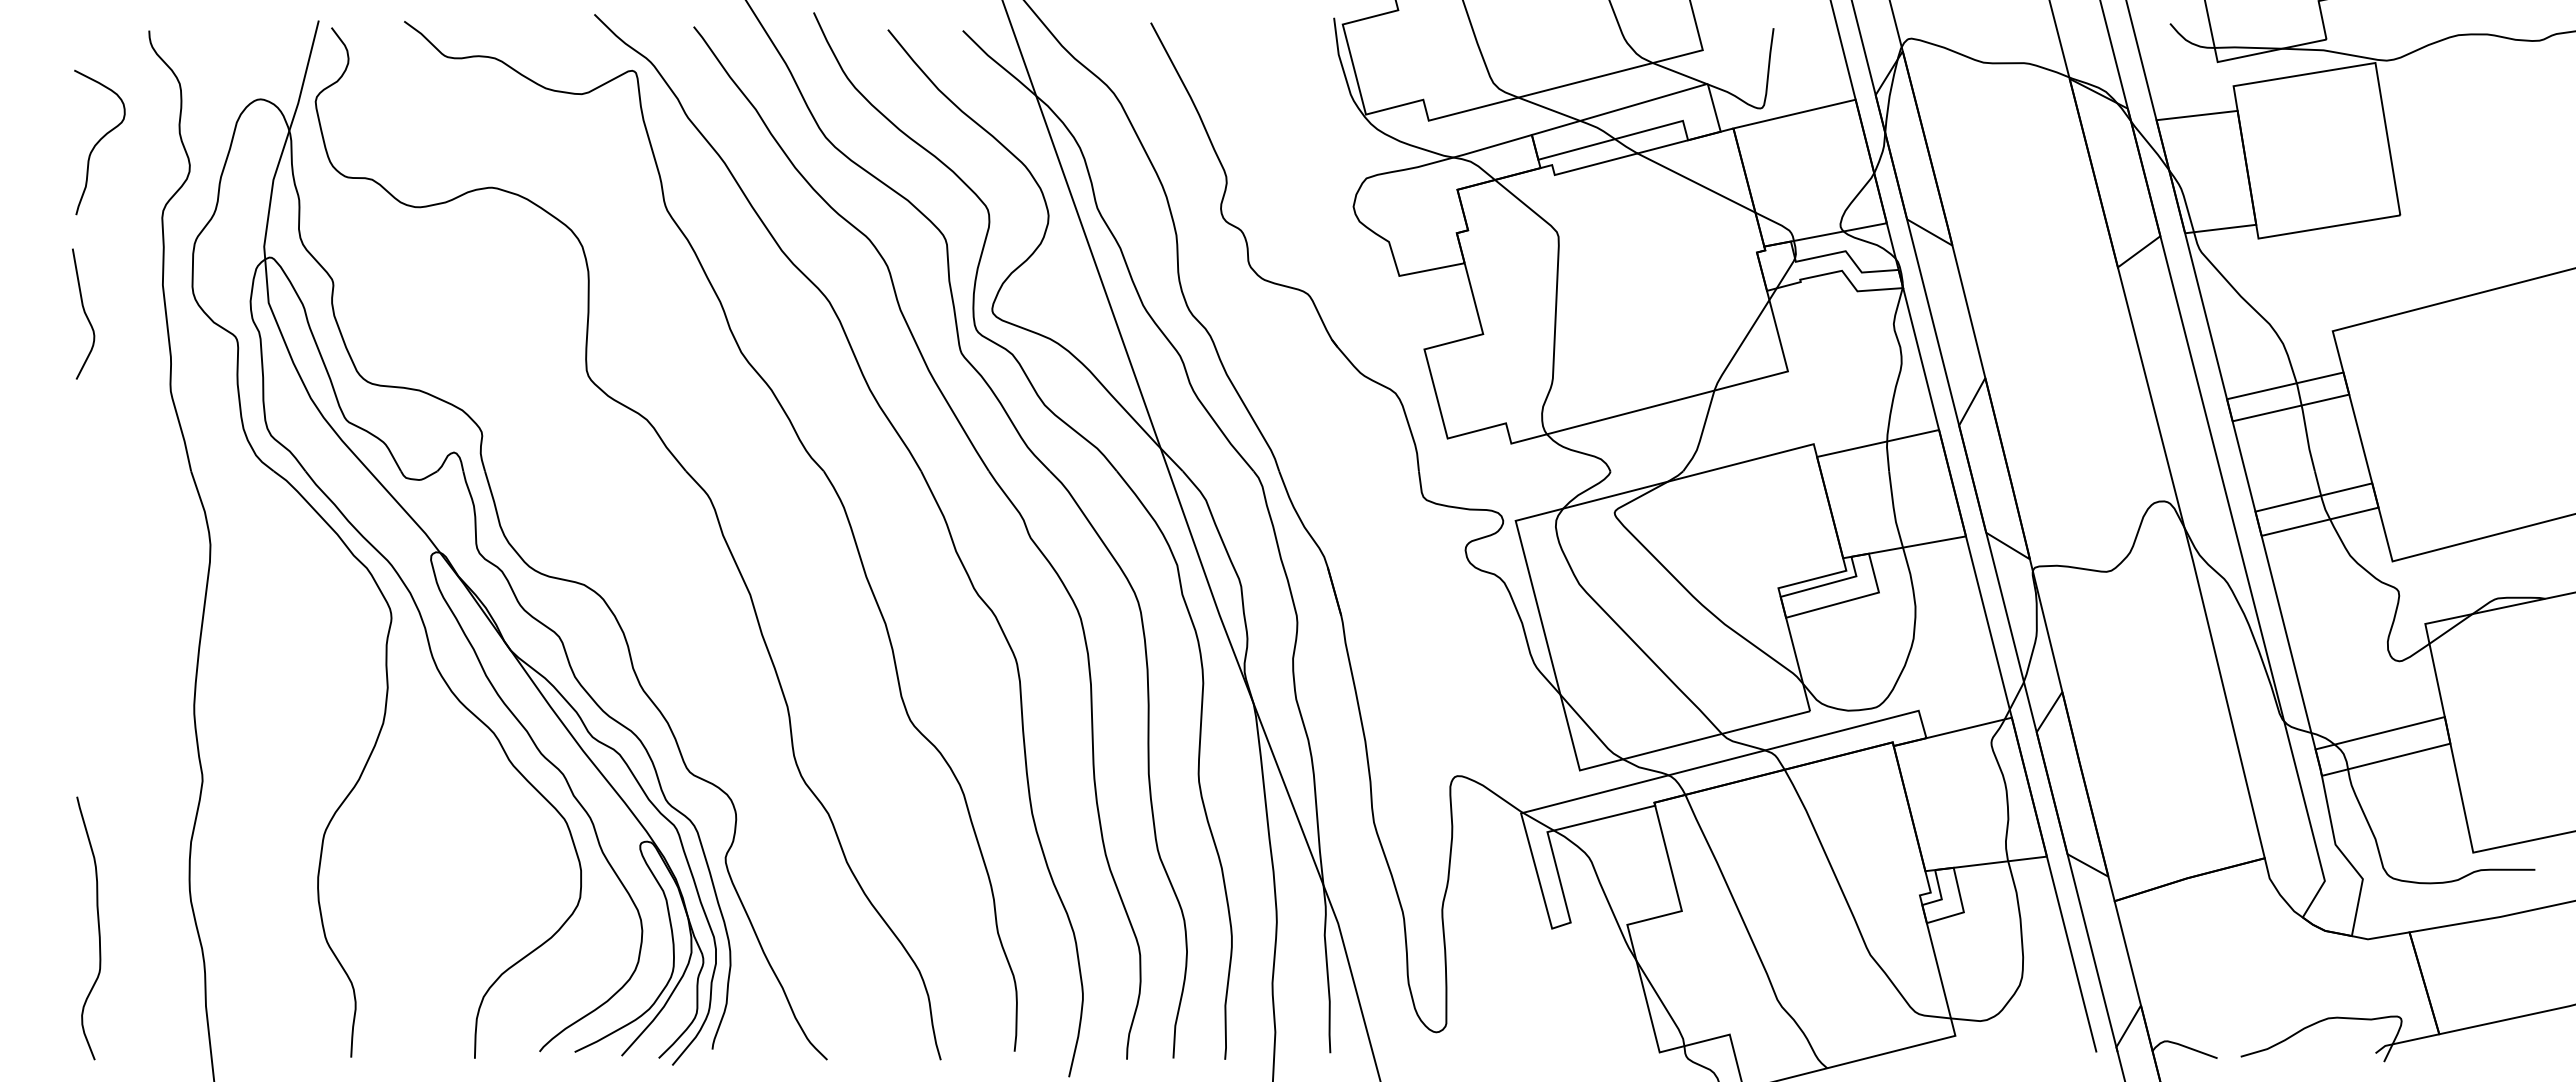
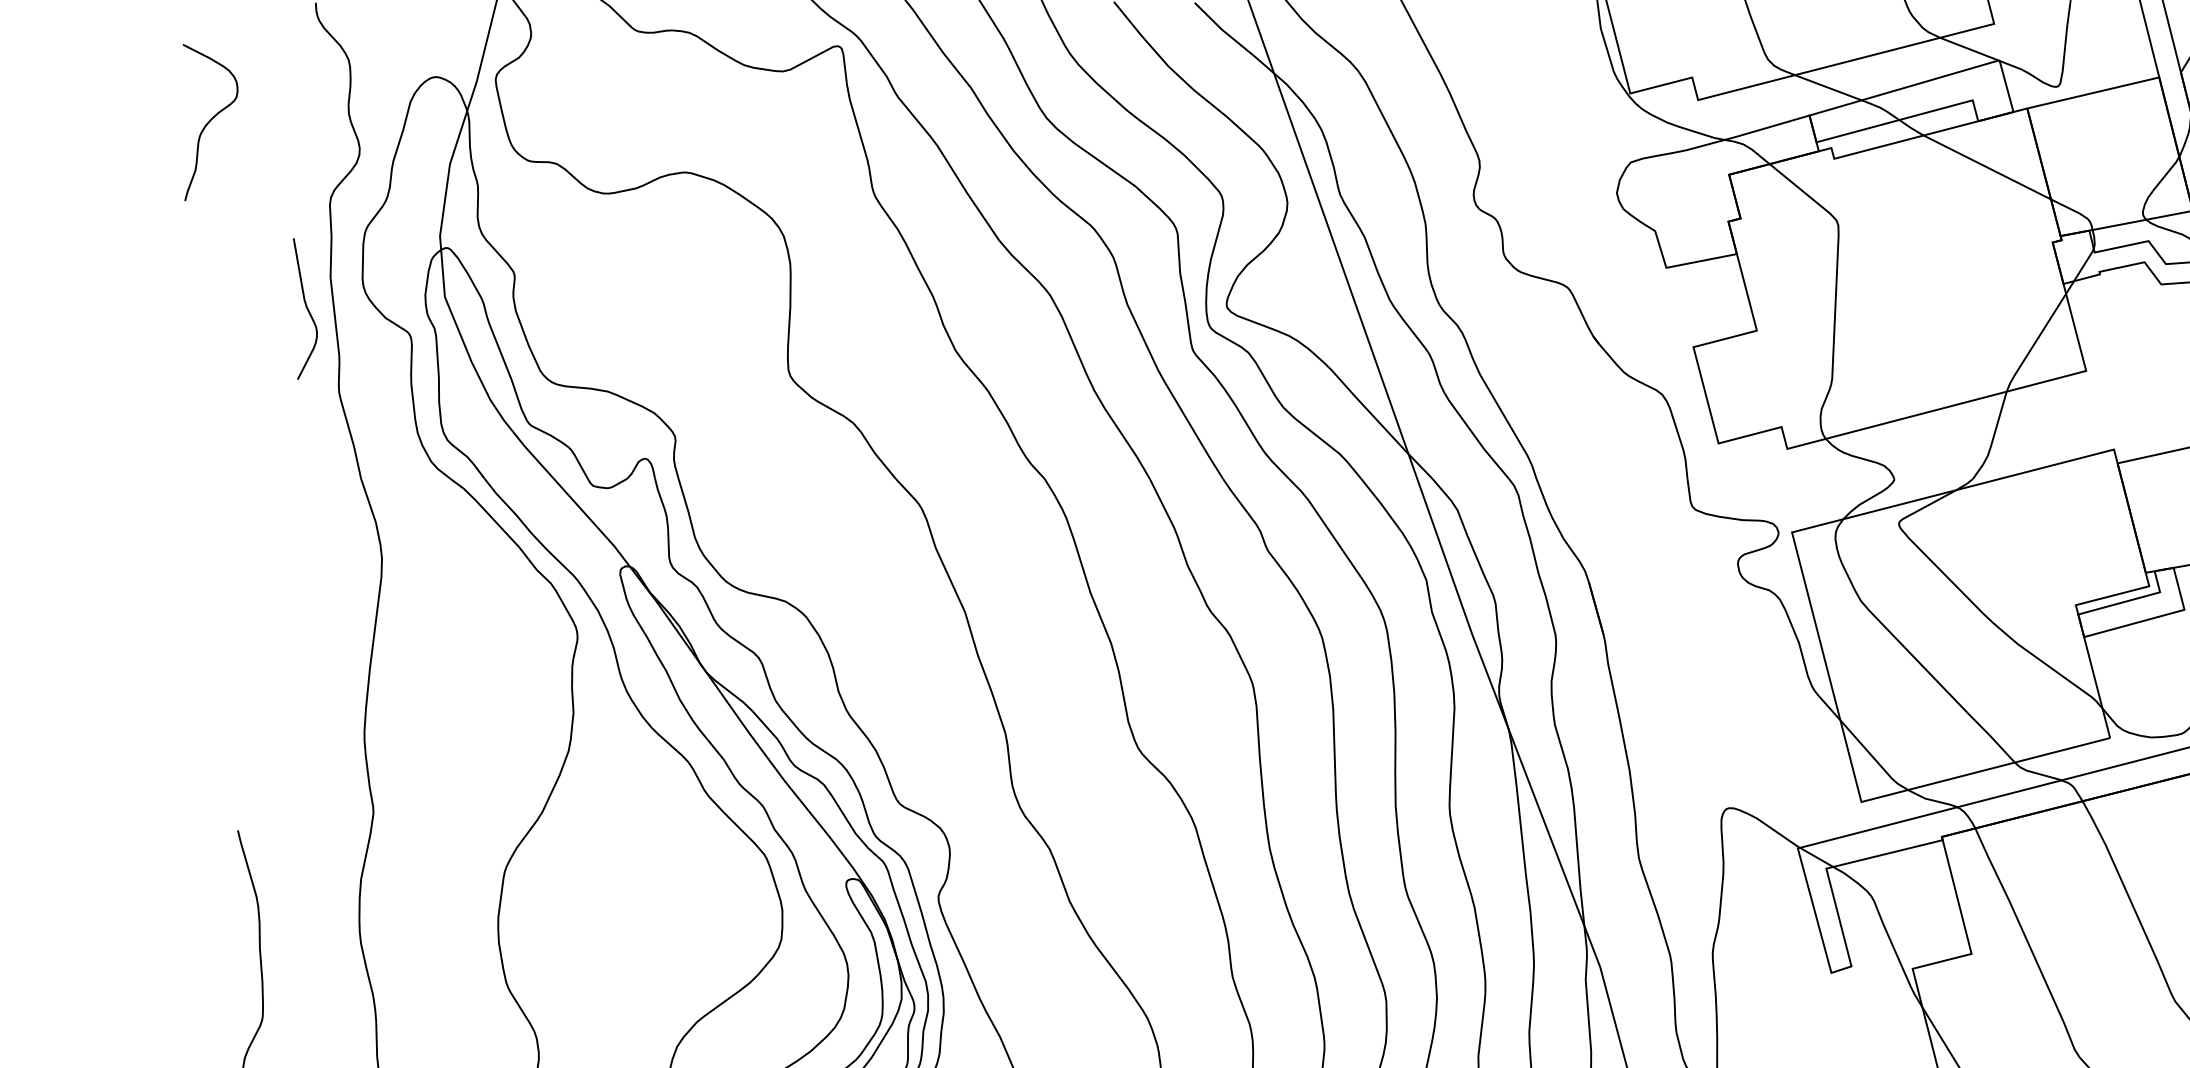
curve: (99, 142) -> (210, 122), moved
curve: (83, 312) -> (305, 307), moved

